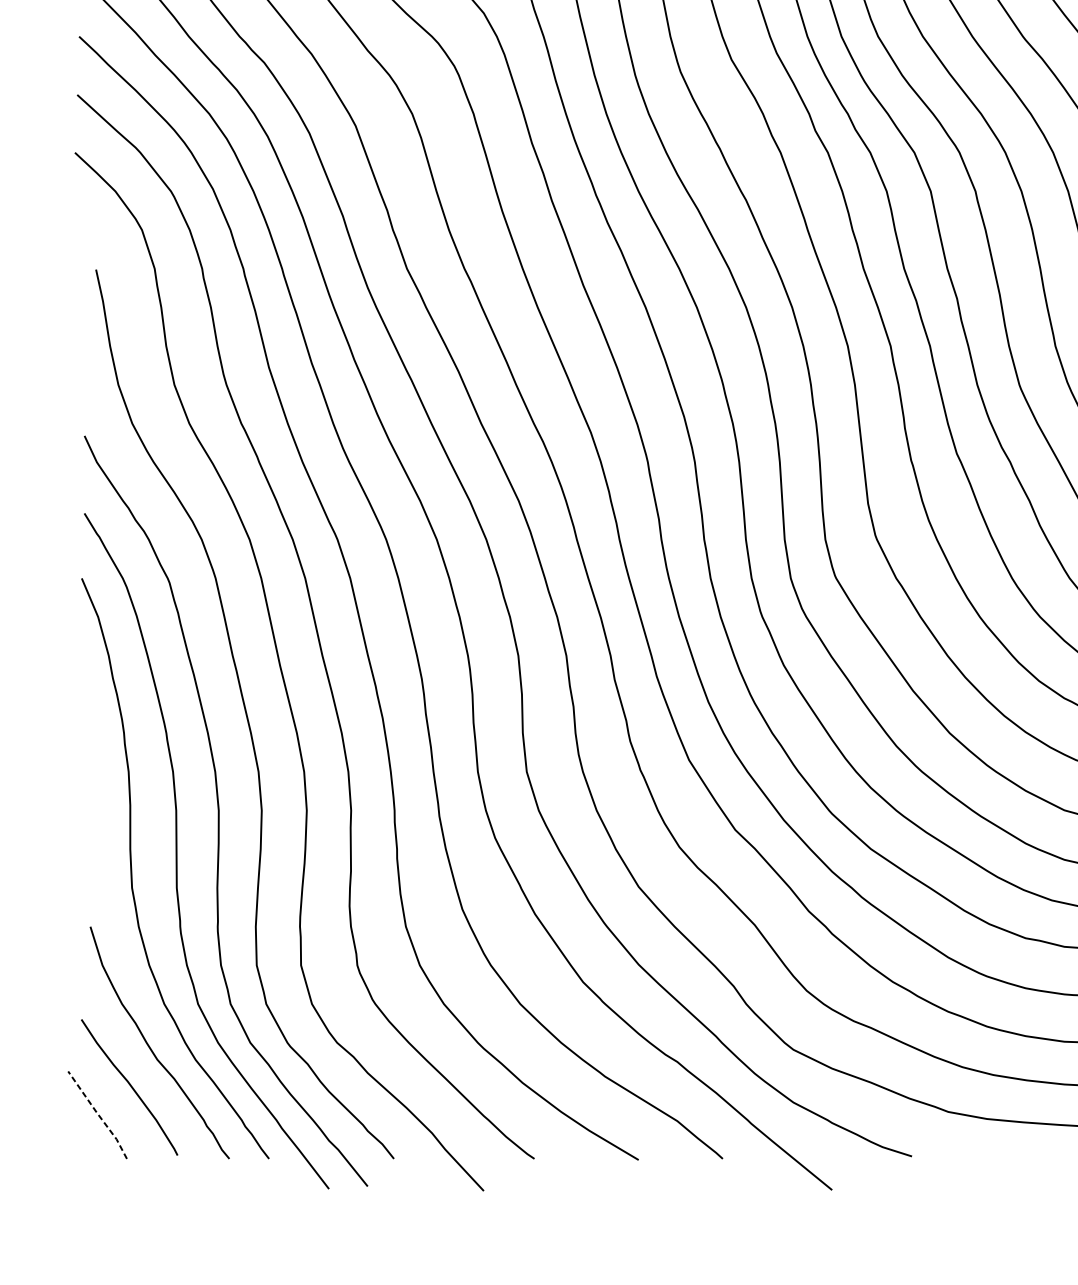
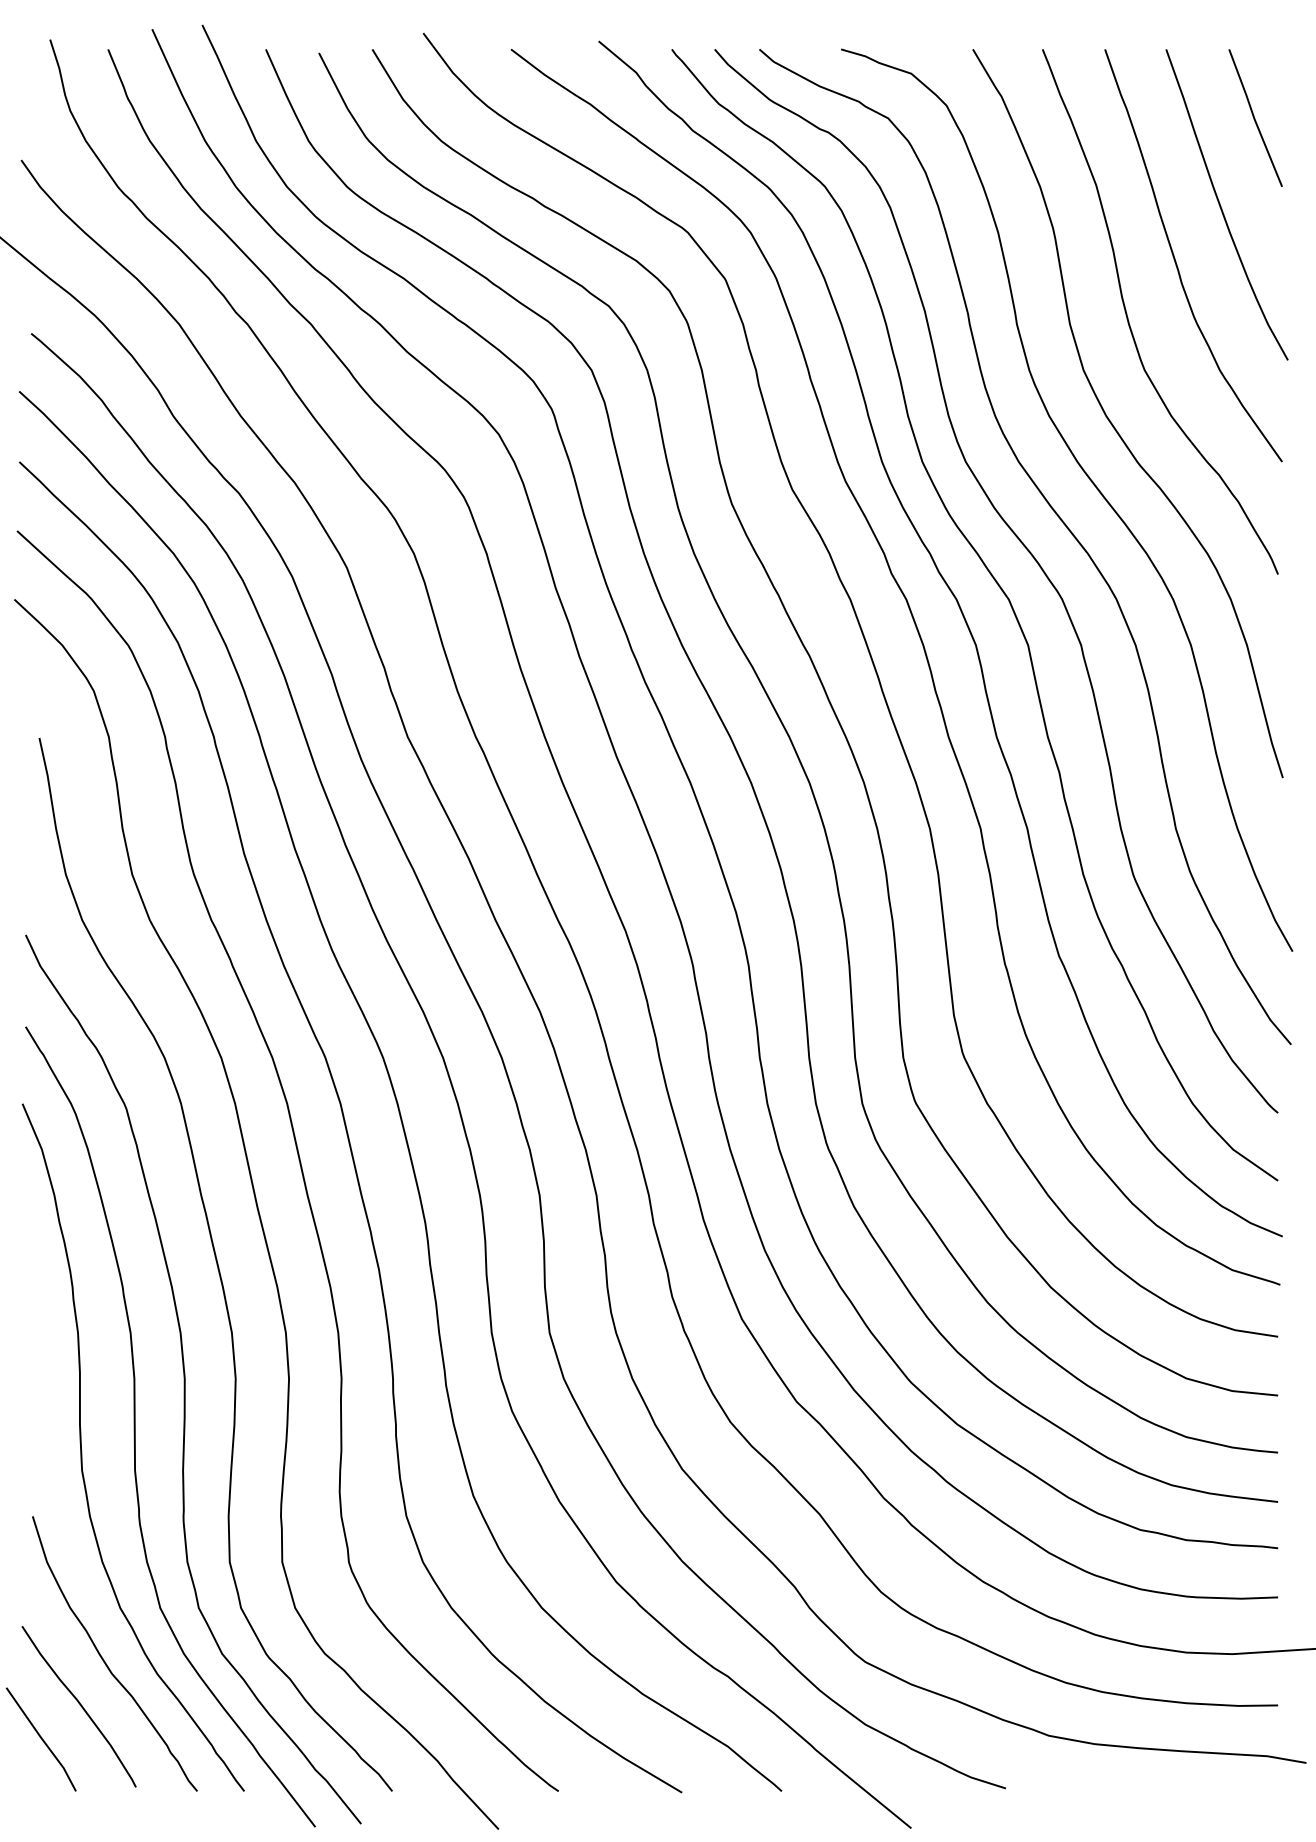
line: (98, 1115) -> (42, 1739), dashed -> solid

